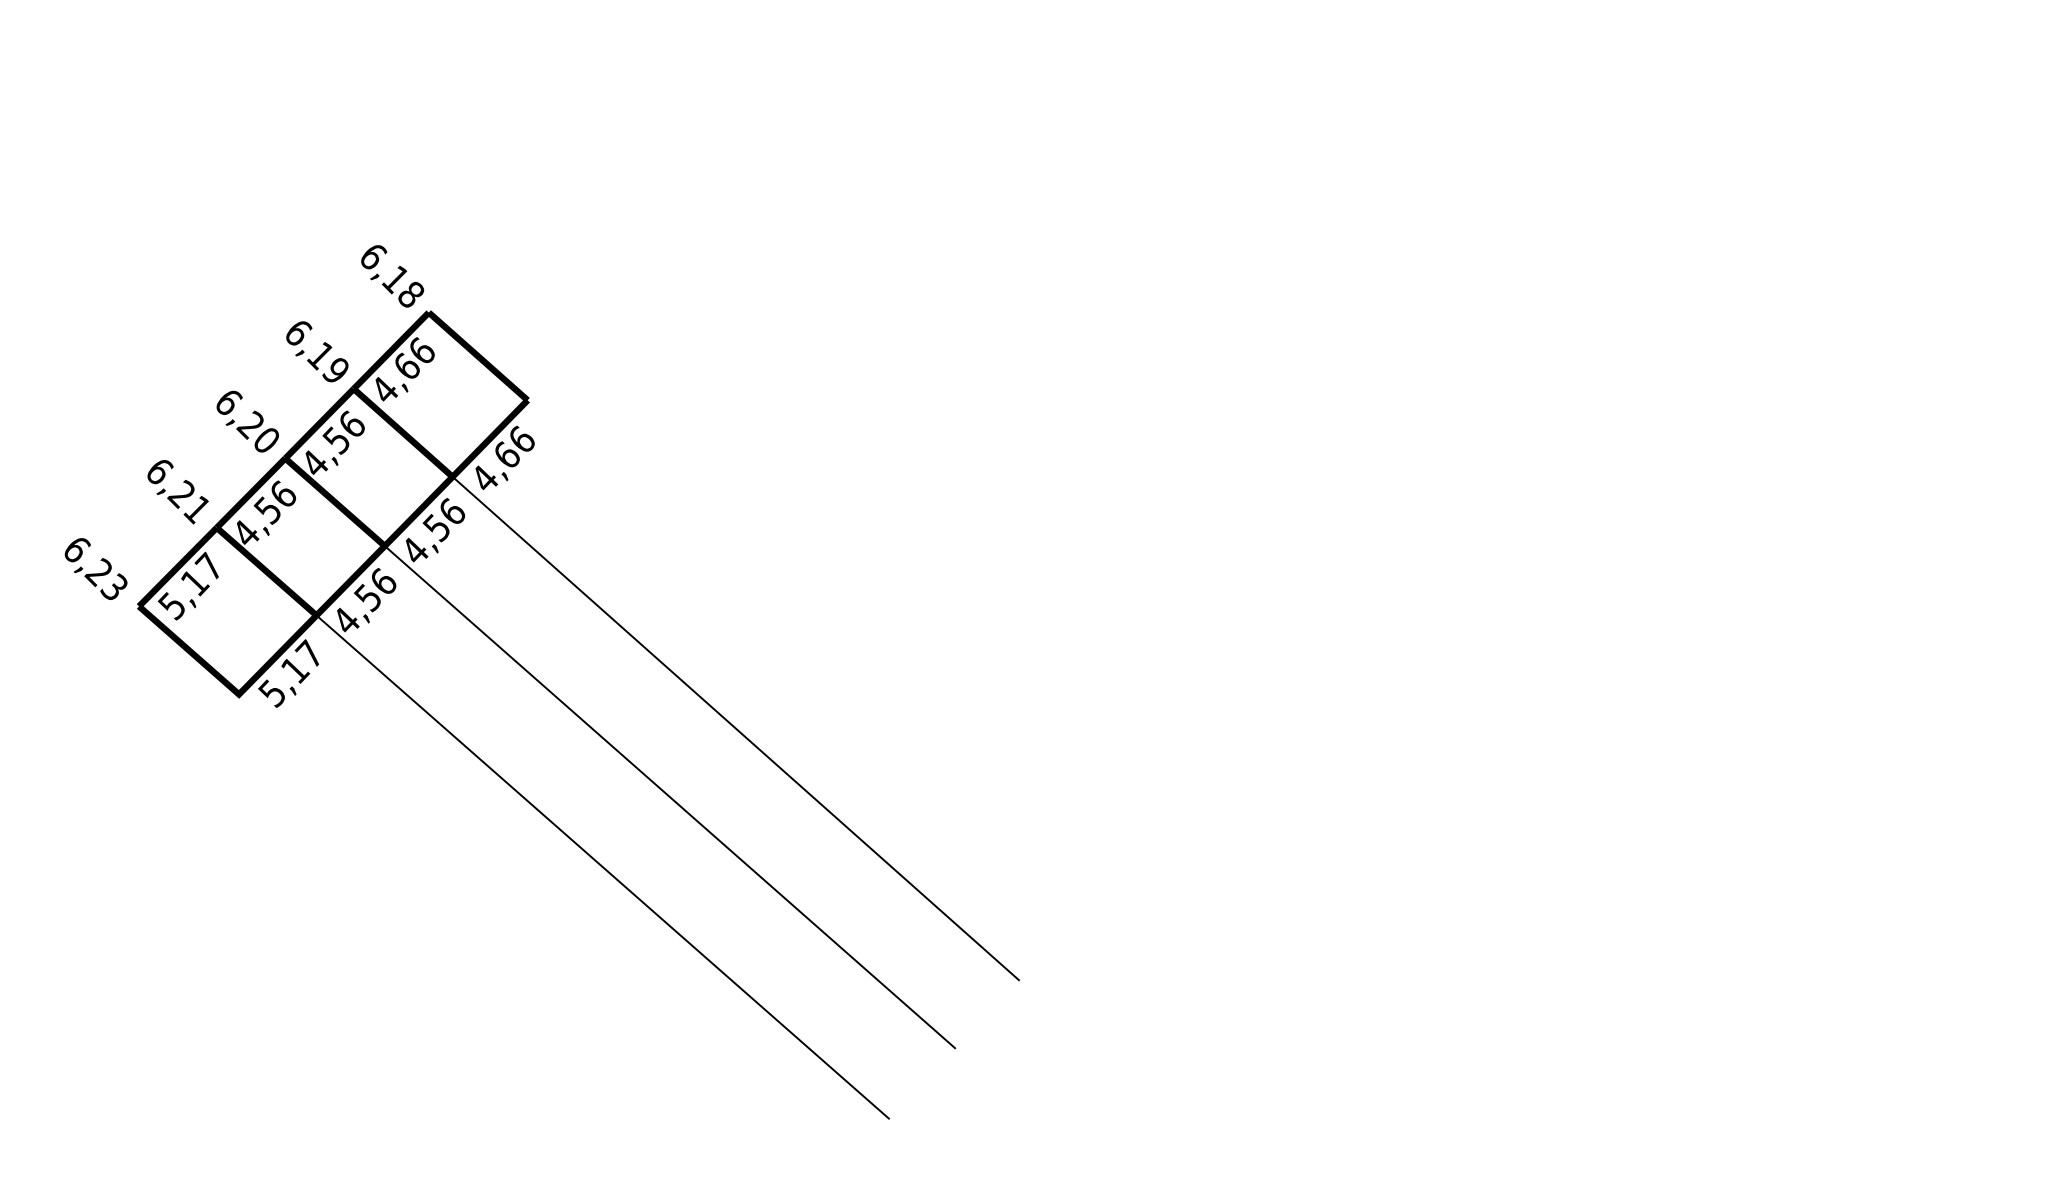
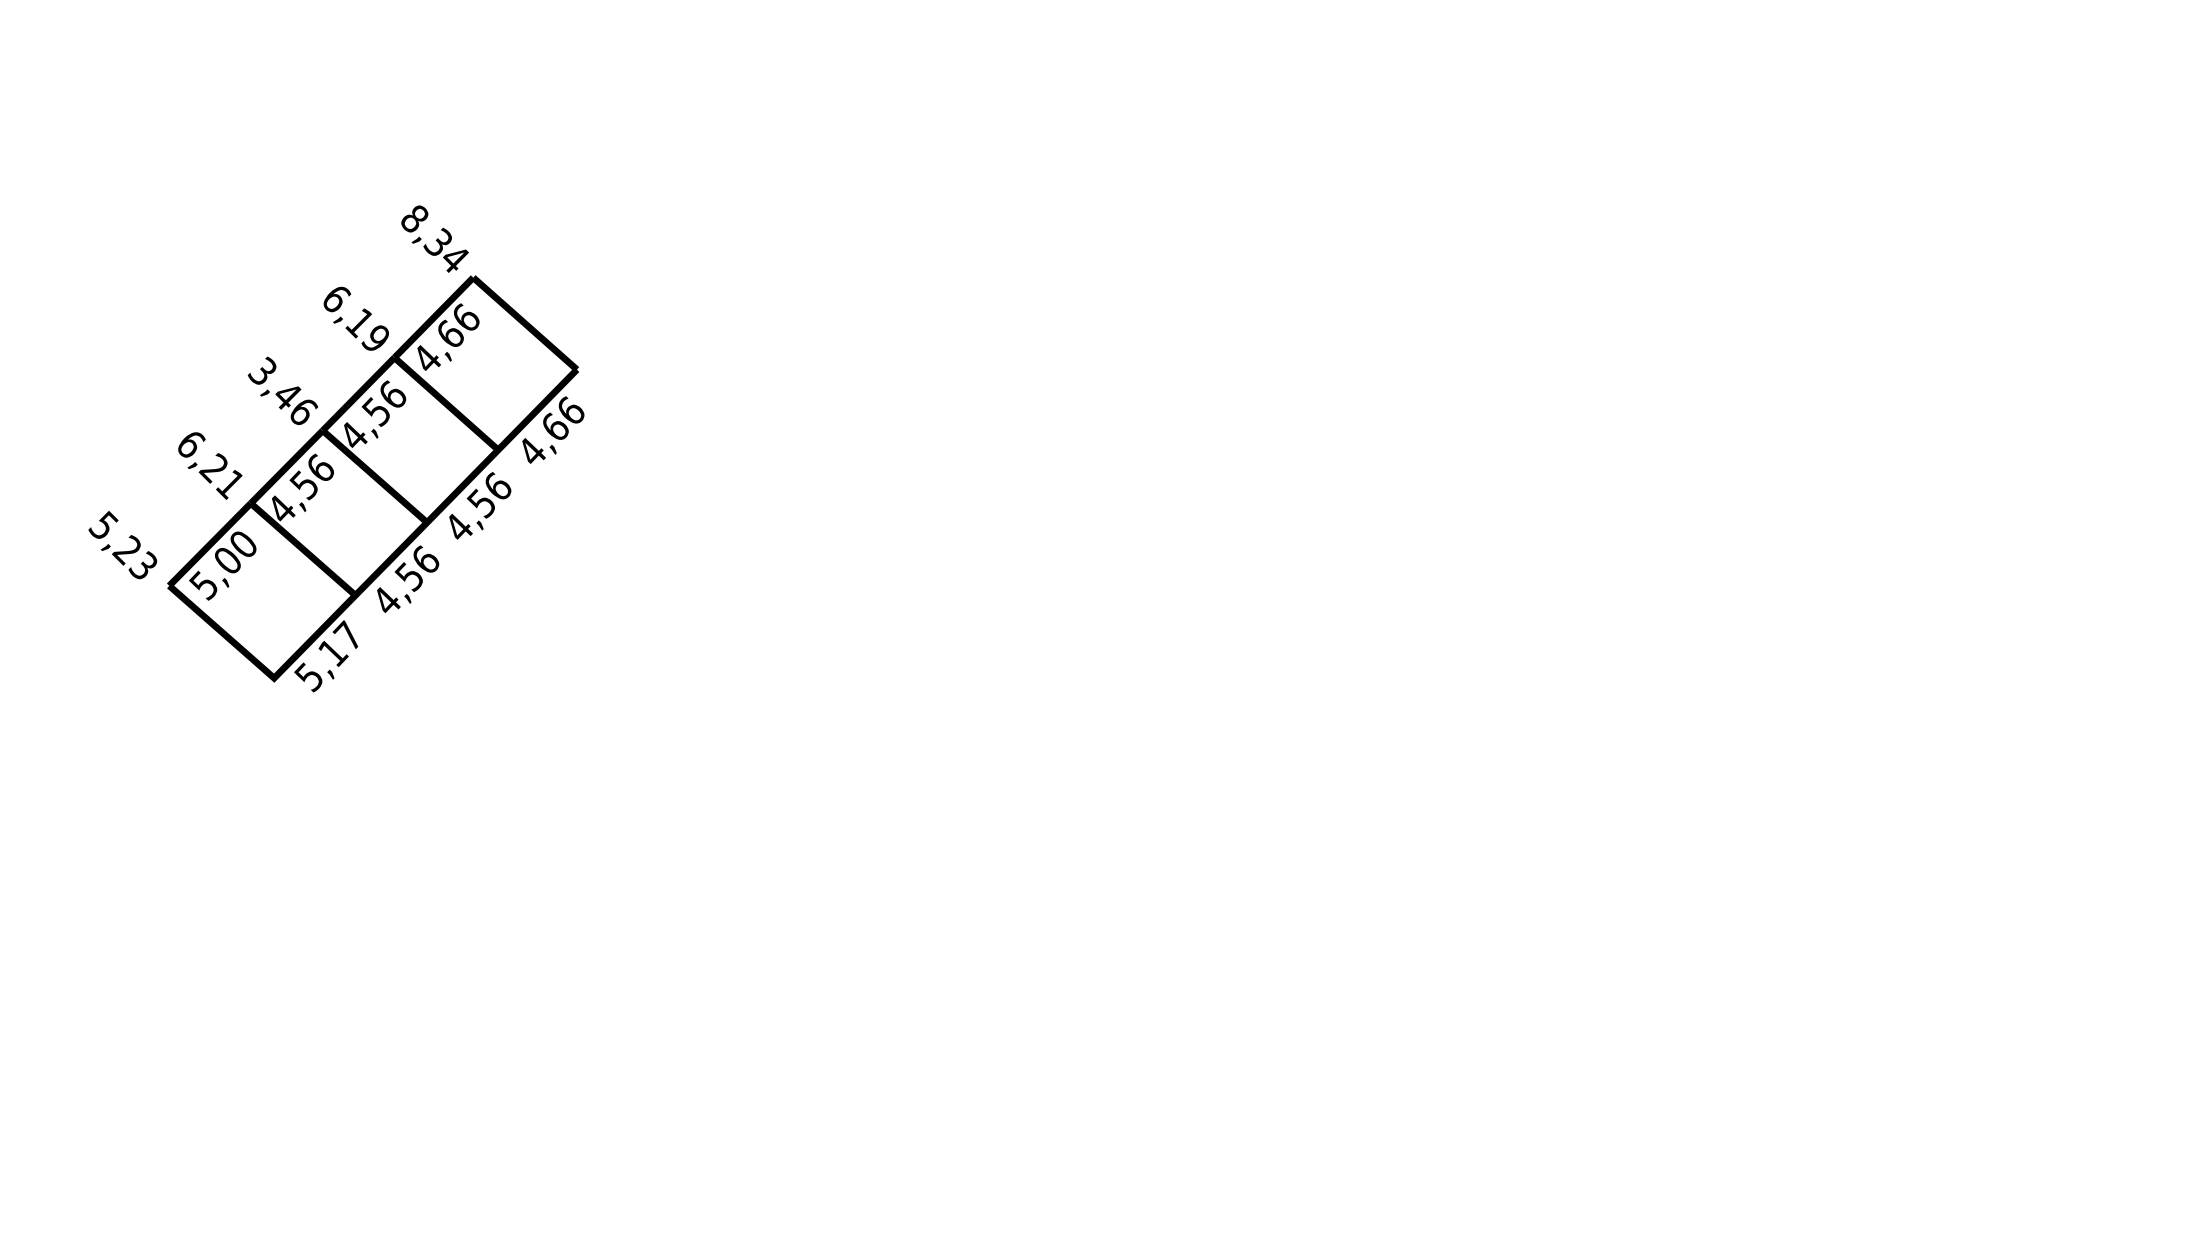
text: (391, 275) -> (434, 238), 6,18 -> 8,34
text: (246, 420) -> (282, 390), 6,20 -> 3,46
text: (76, 548) -> (103, 525), 6,23 -> 5,23
text: (201, 573) -> (234, 551), 5,17 -> 5,00
line: (735, 728) -> (795, 713), removed
line: (670, 796) -> (726, 785), removed
line: (602, 867) -> (655, 859), removed

